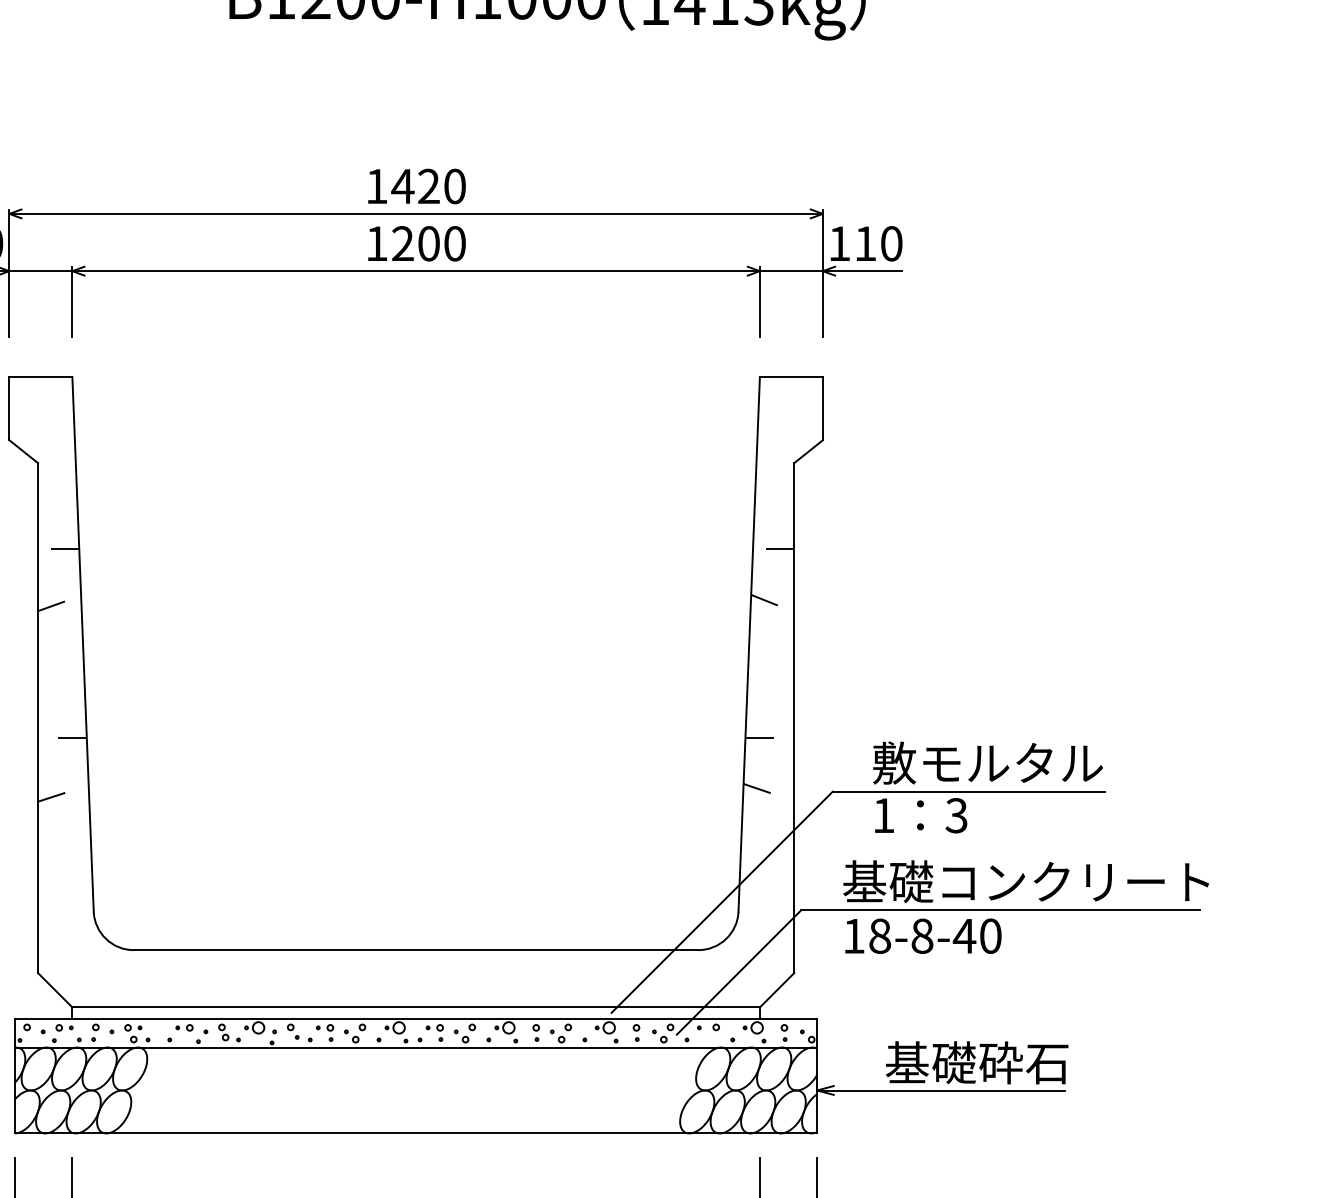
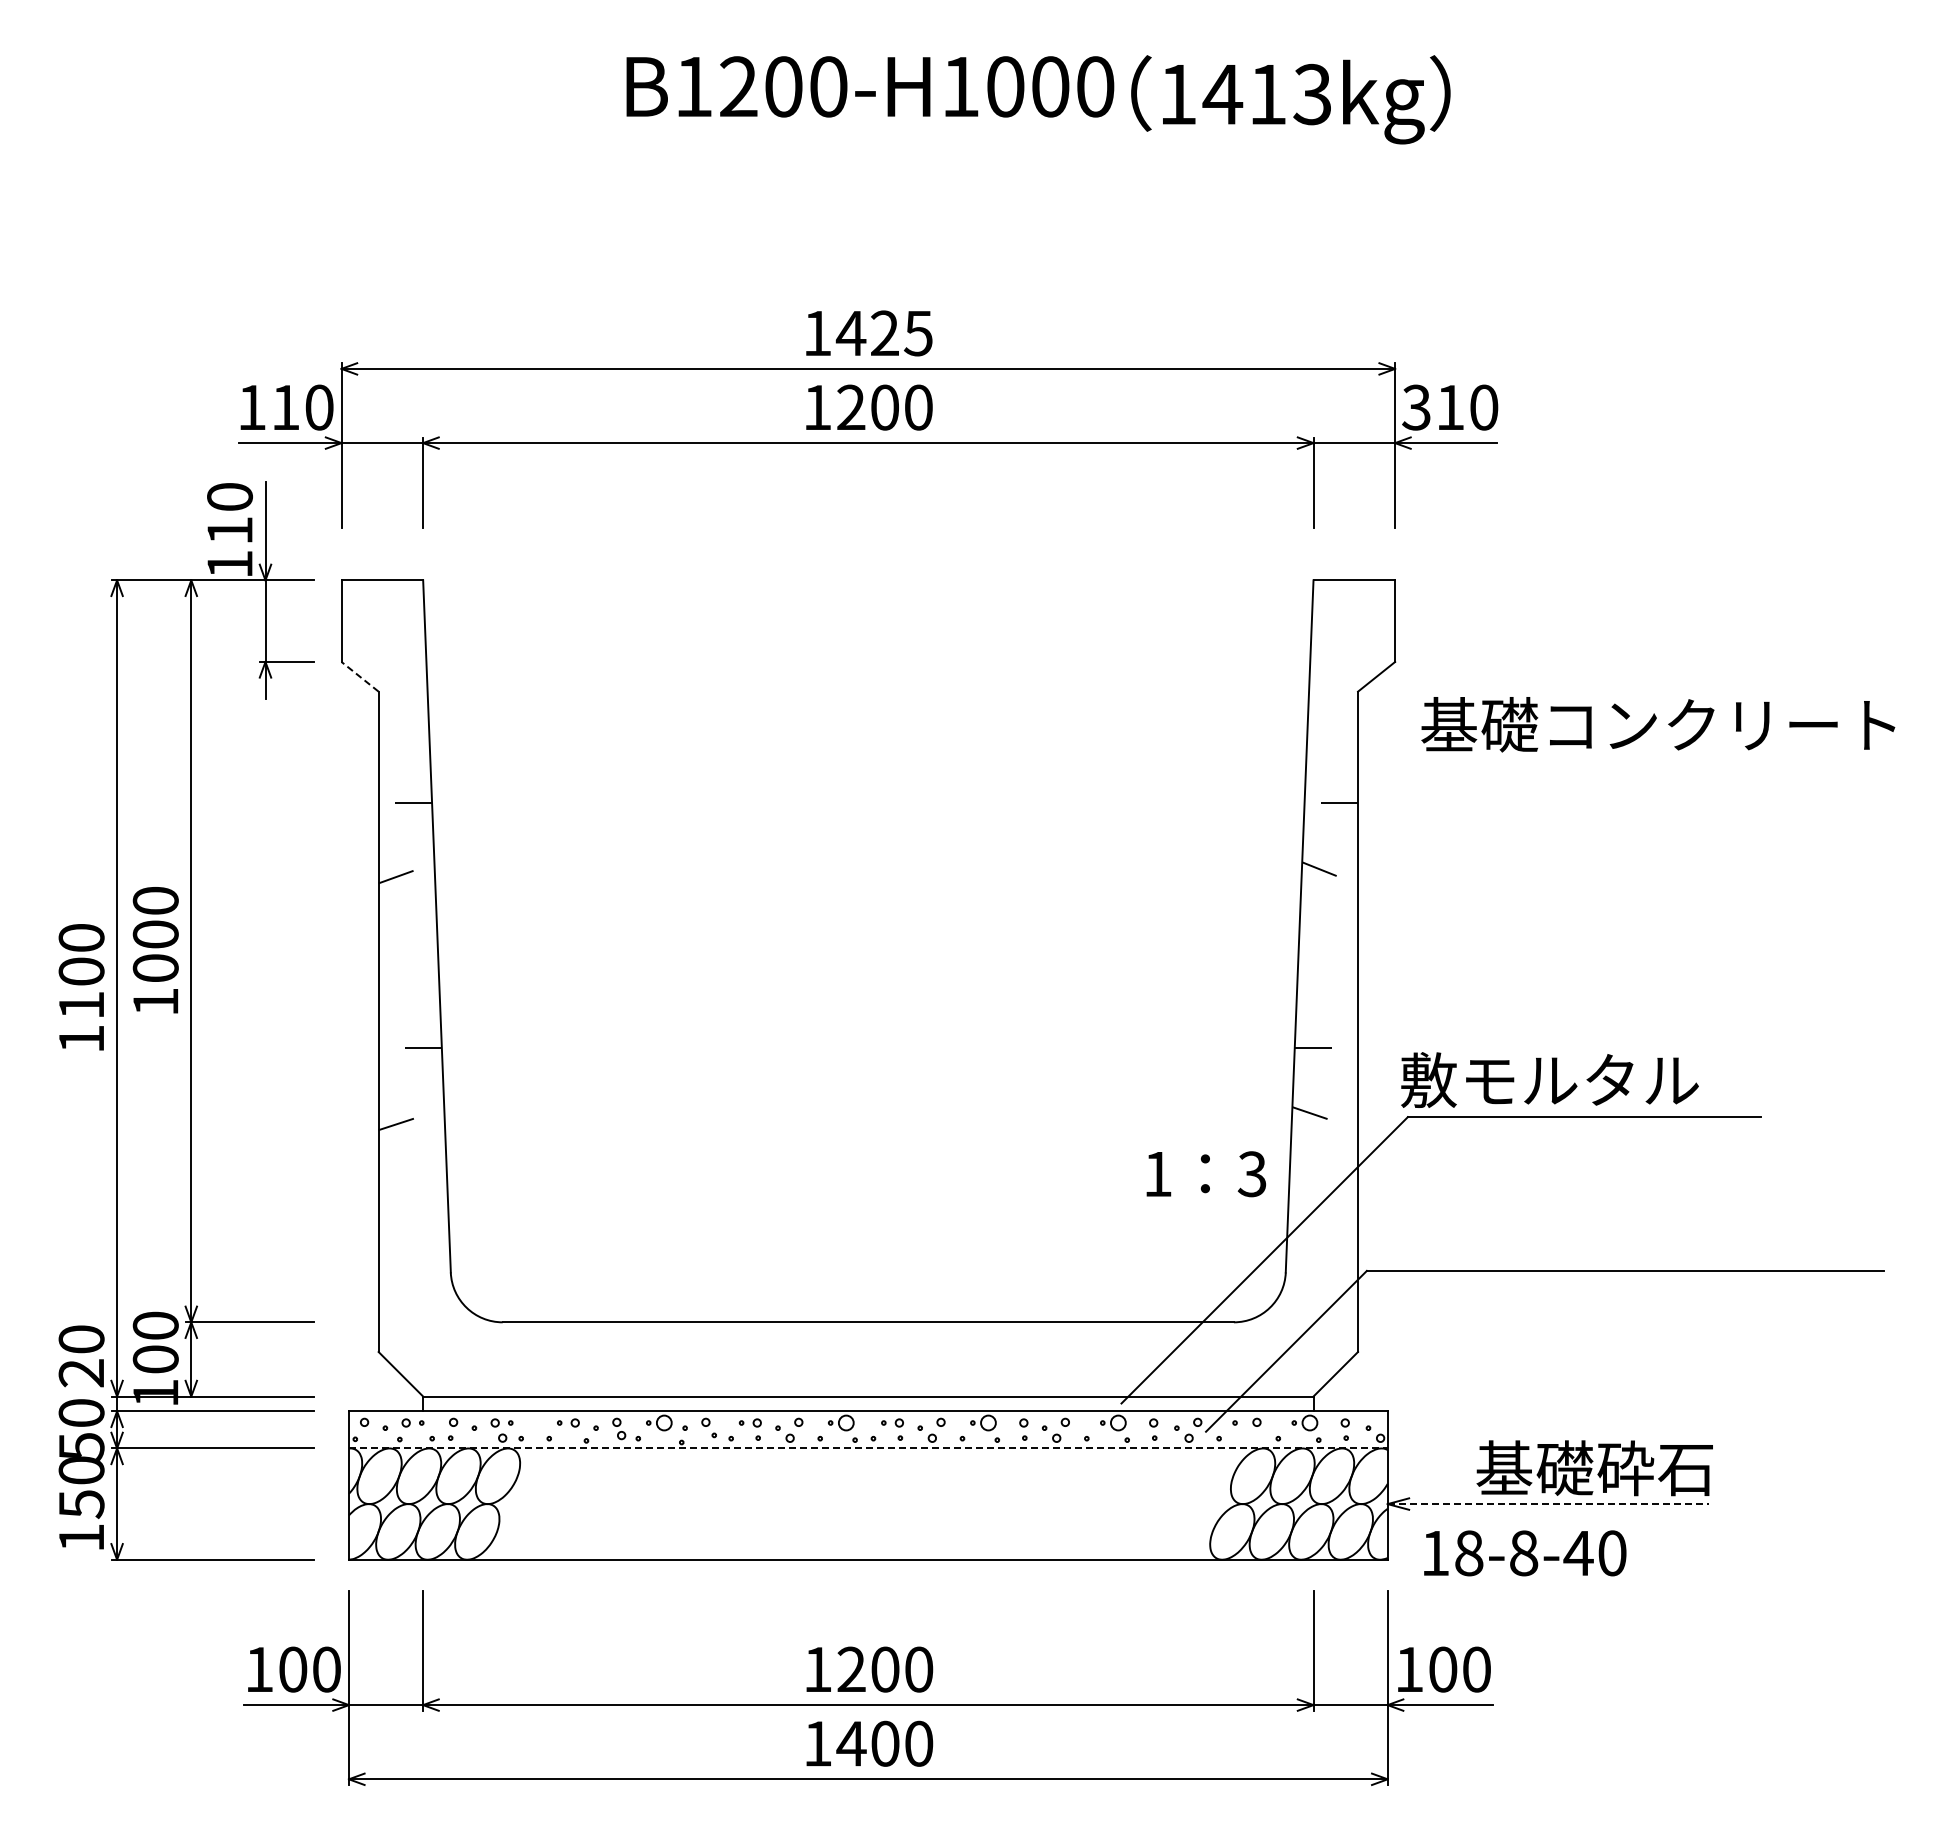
text: (454, 186) -> (917, 333), 1420 -> 1425
text: (839, 243) -> (1416, 407), 110 -> 310
line: (23, 451) -> (360, 676), solid -> dashed
text: (987, 762) -> (1549, 1079), moved
text: (921, 815) -> (1206, 1174), moved
text: (1026, 881) -> (1658, 724), moved
text: (923, 936) -> (1525, 1553), moved
line: (416, 1047) -> (868, 1448), solid -> dashed
line: (941, 1090) -> (1548, 1504), solid -> dashed

